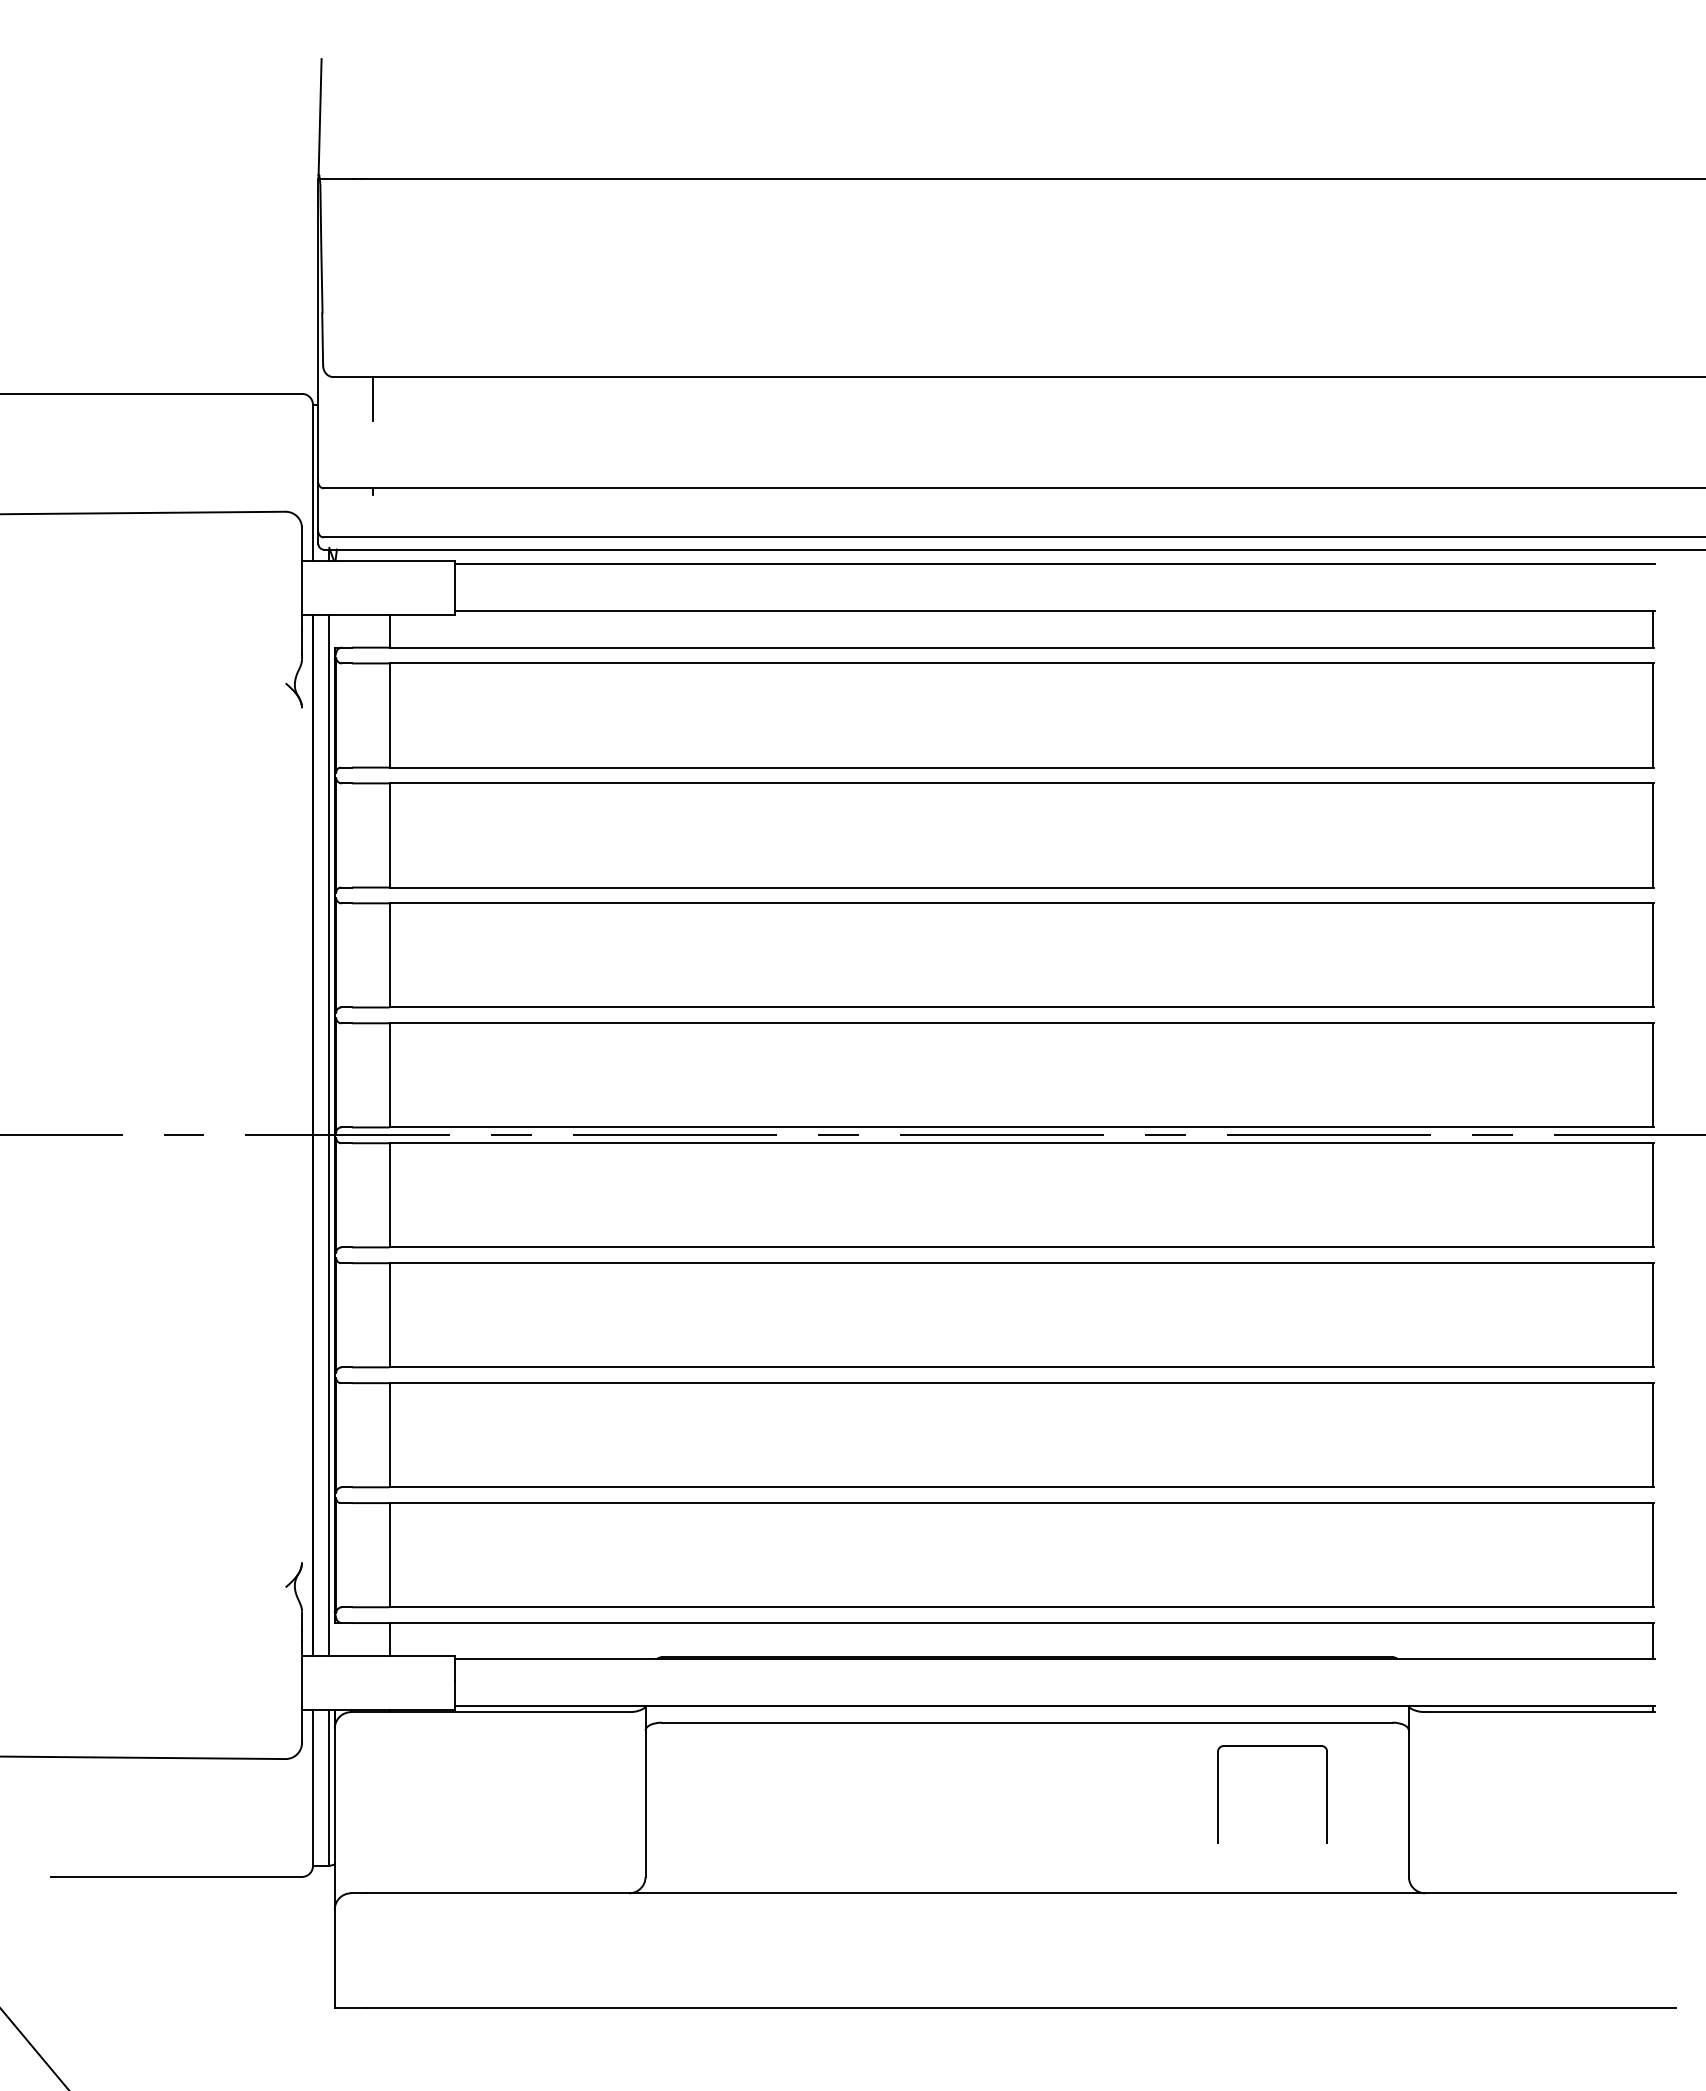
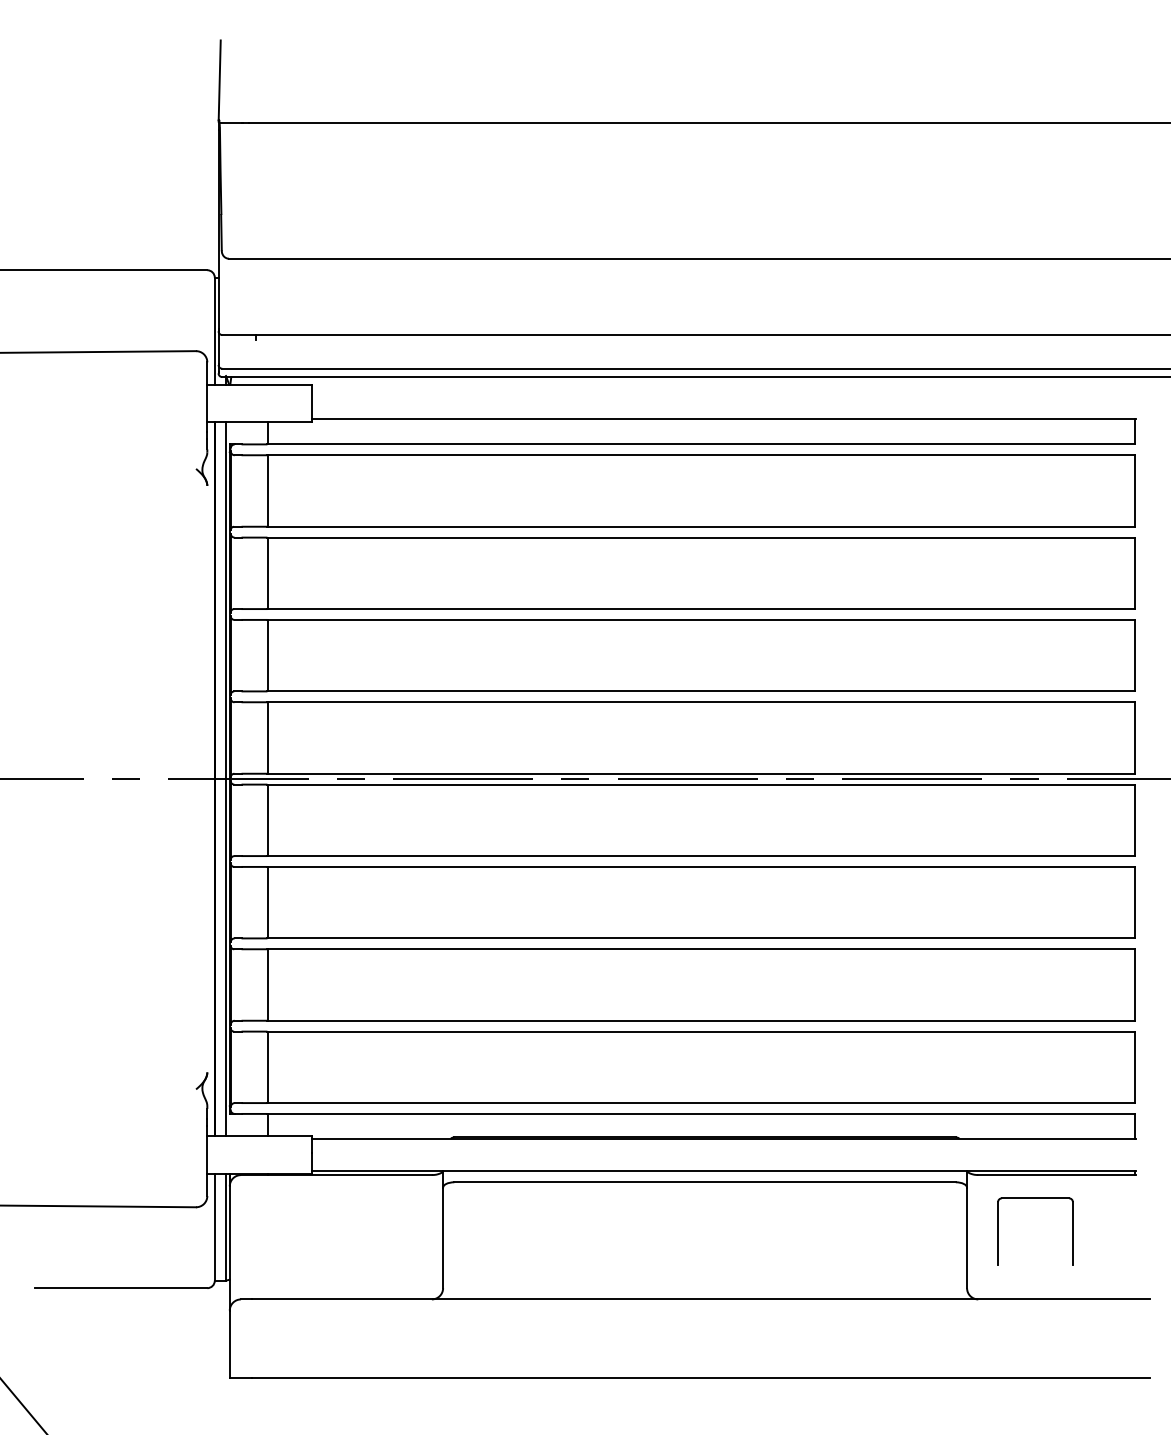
line: (372, 398) -> (255, 273), removed
line: (1055, 564) -> (724, 387), removed
part: (1272, 1746) -> (1035, 1198), moved

